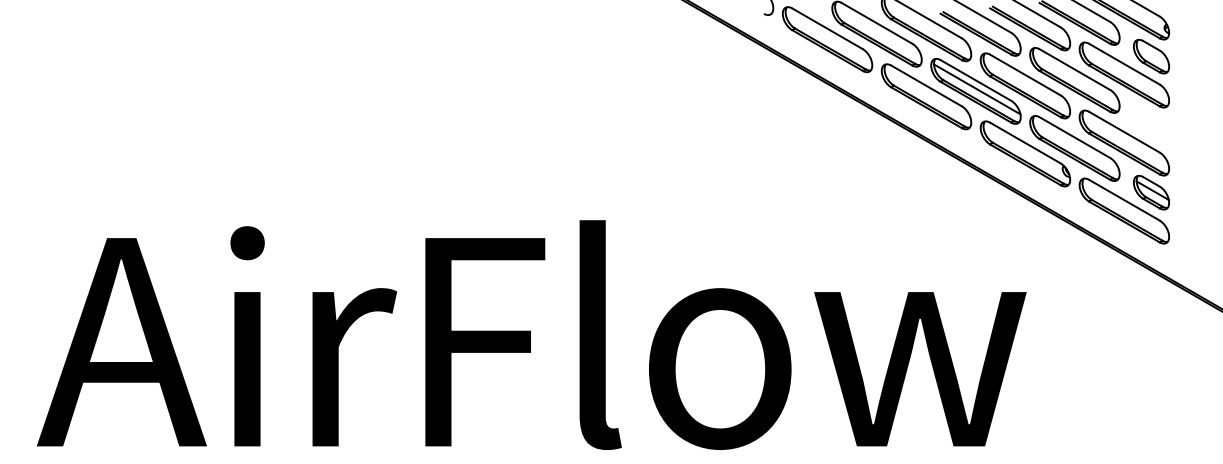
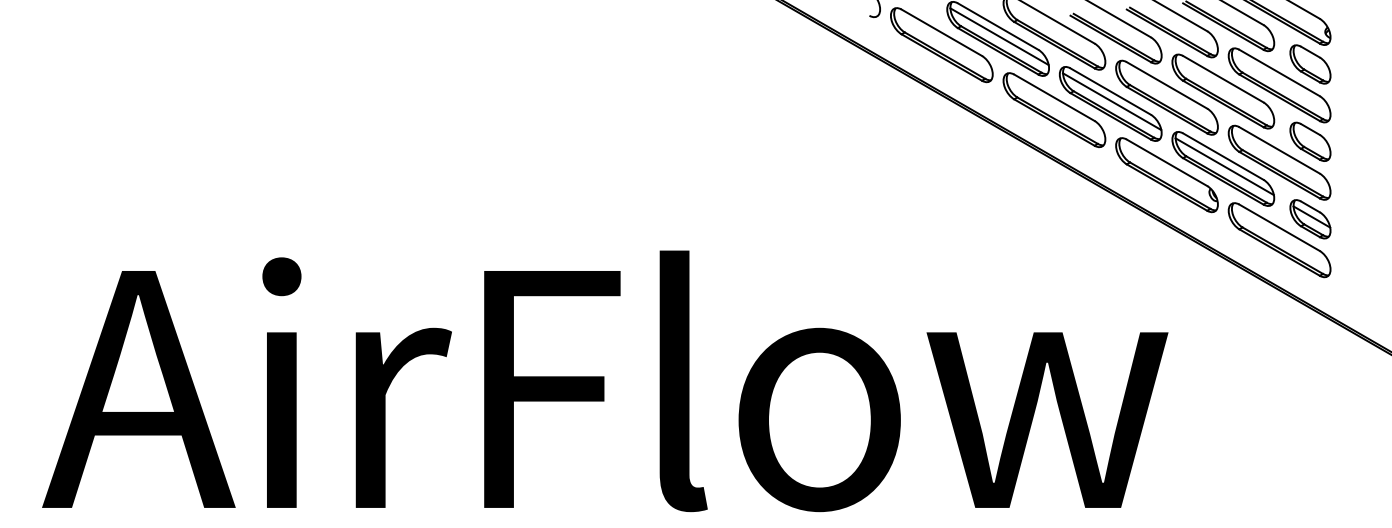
line: (878, 32) -> (999, 36), added
part: (1151, 124) -> (1310, 141), added
line: (1076, 146) -> (1225, 166), added

